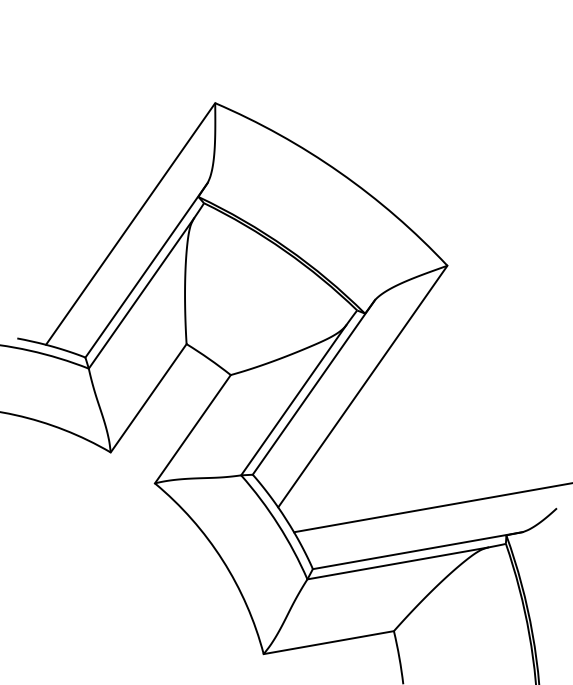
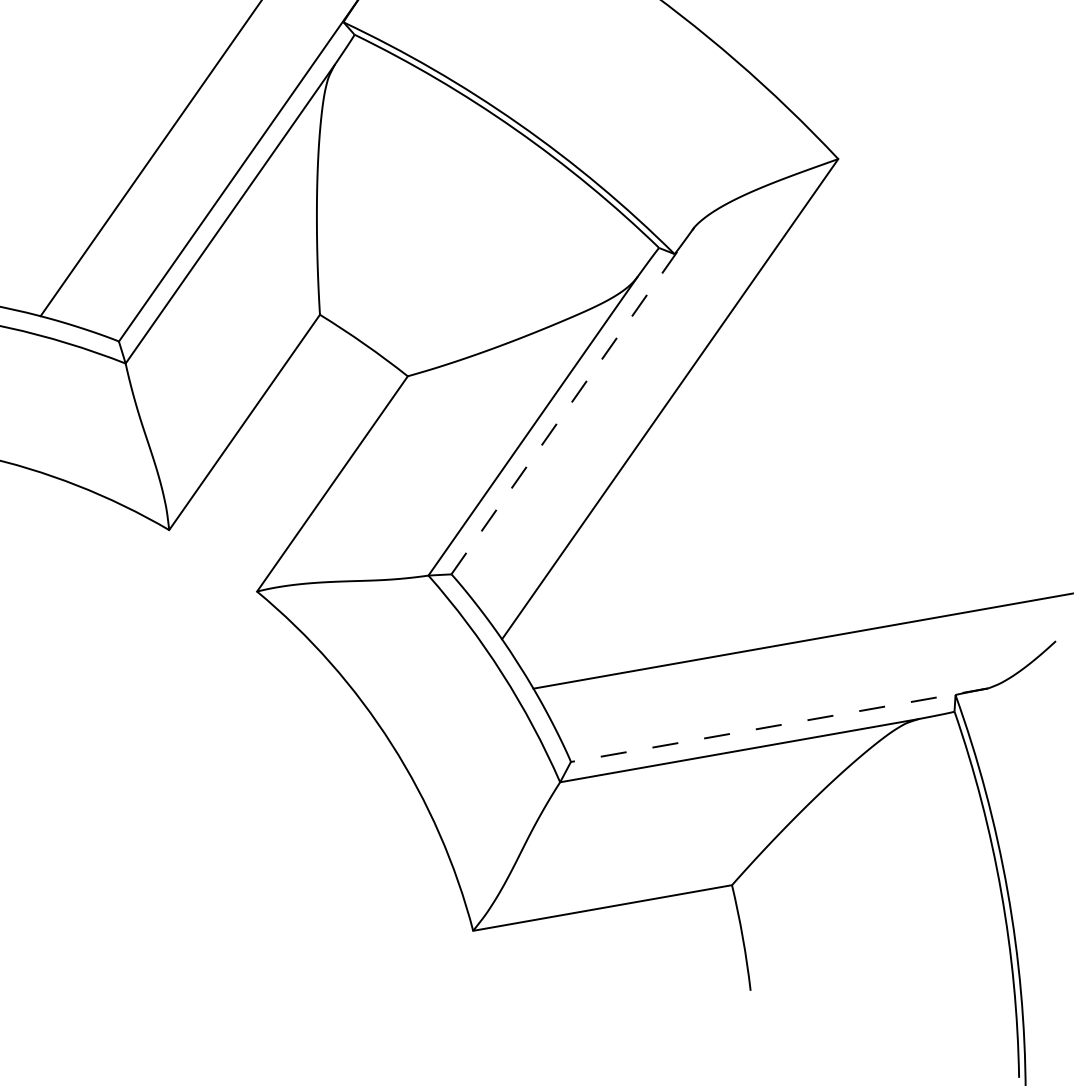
line: (313, 387) -> (572, 400), solid -> dashed
line: (417, 550) -> (778, 724), solid -> dashed

